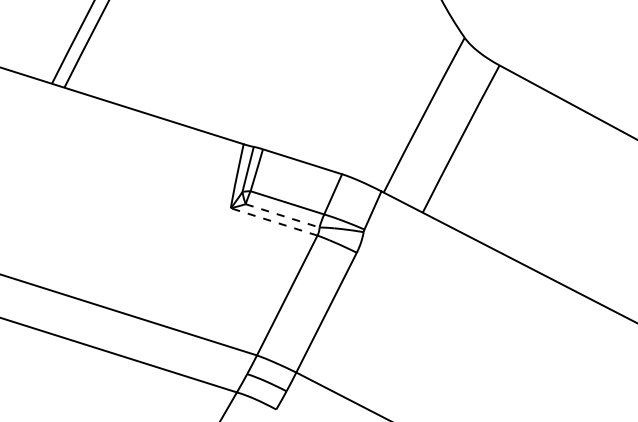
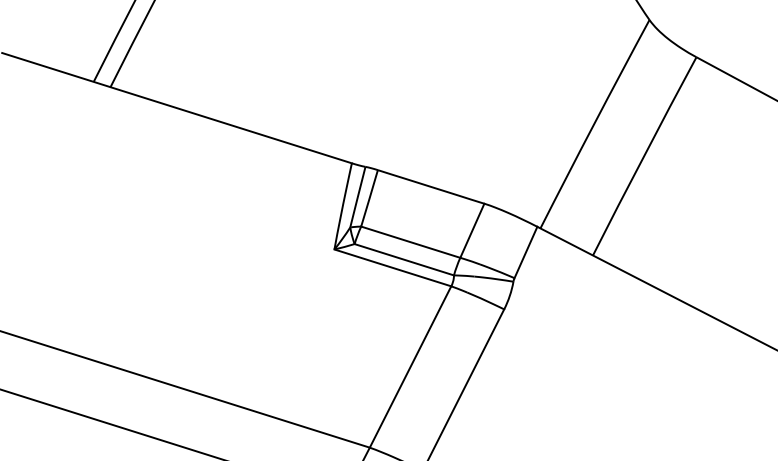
line: (282, 215) -> (404, 259), dashed -> solid
line: (273, 221) -> (392, 267), dashed -> solid

